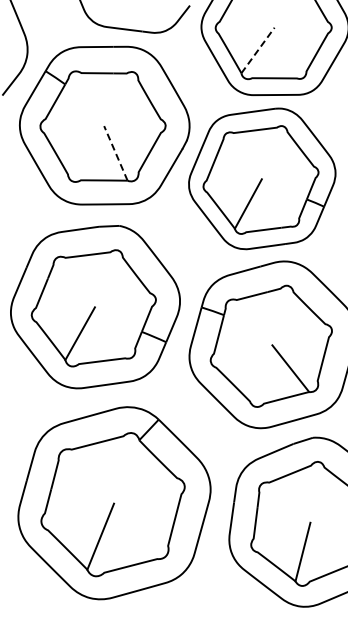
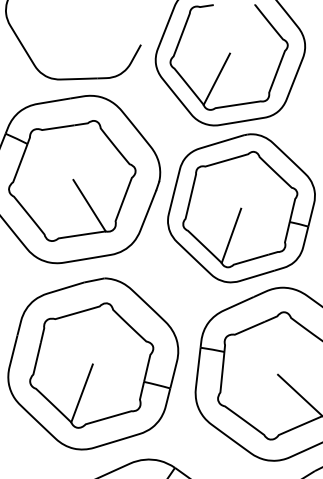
line: (258, 50) -> (217, 79), dashed -> solid
line: (115, 153) -> (89, 205), dashed -> solid

